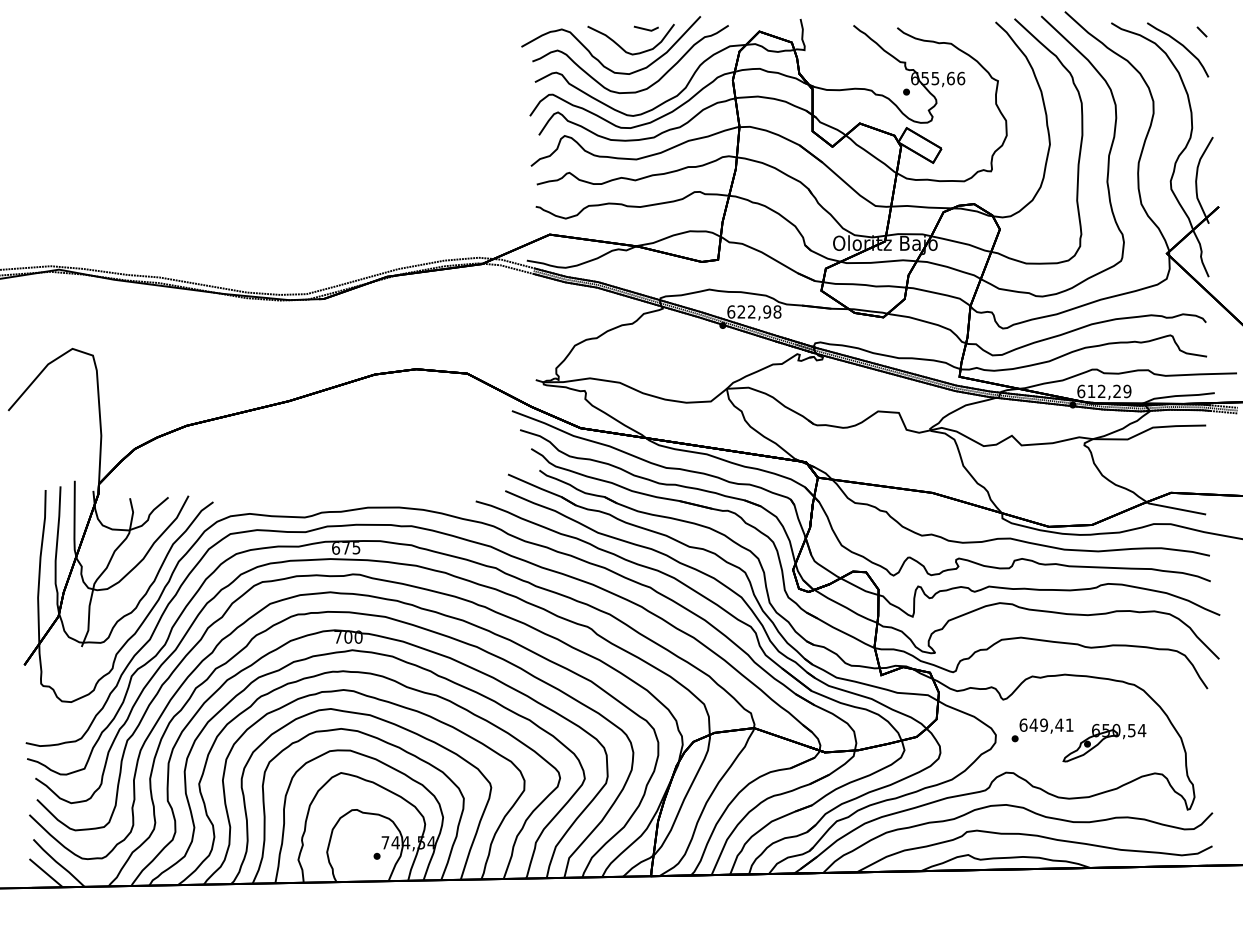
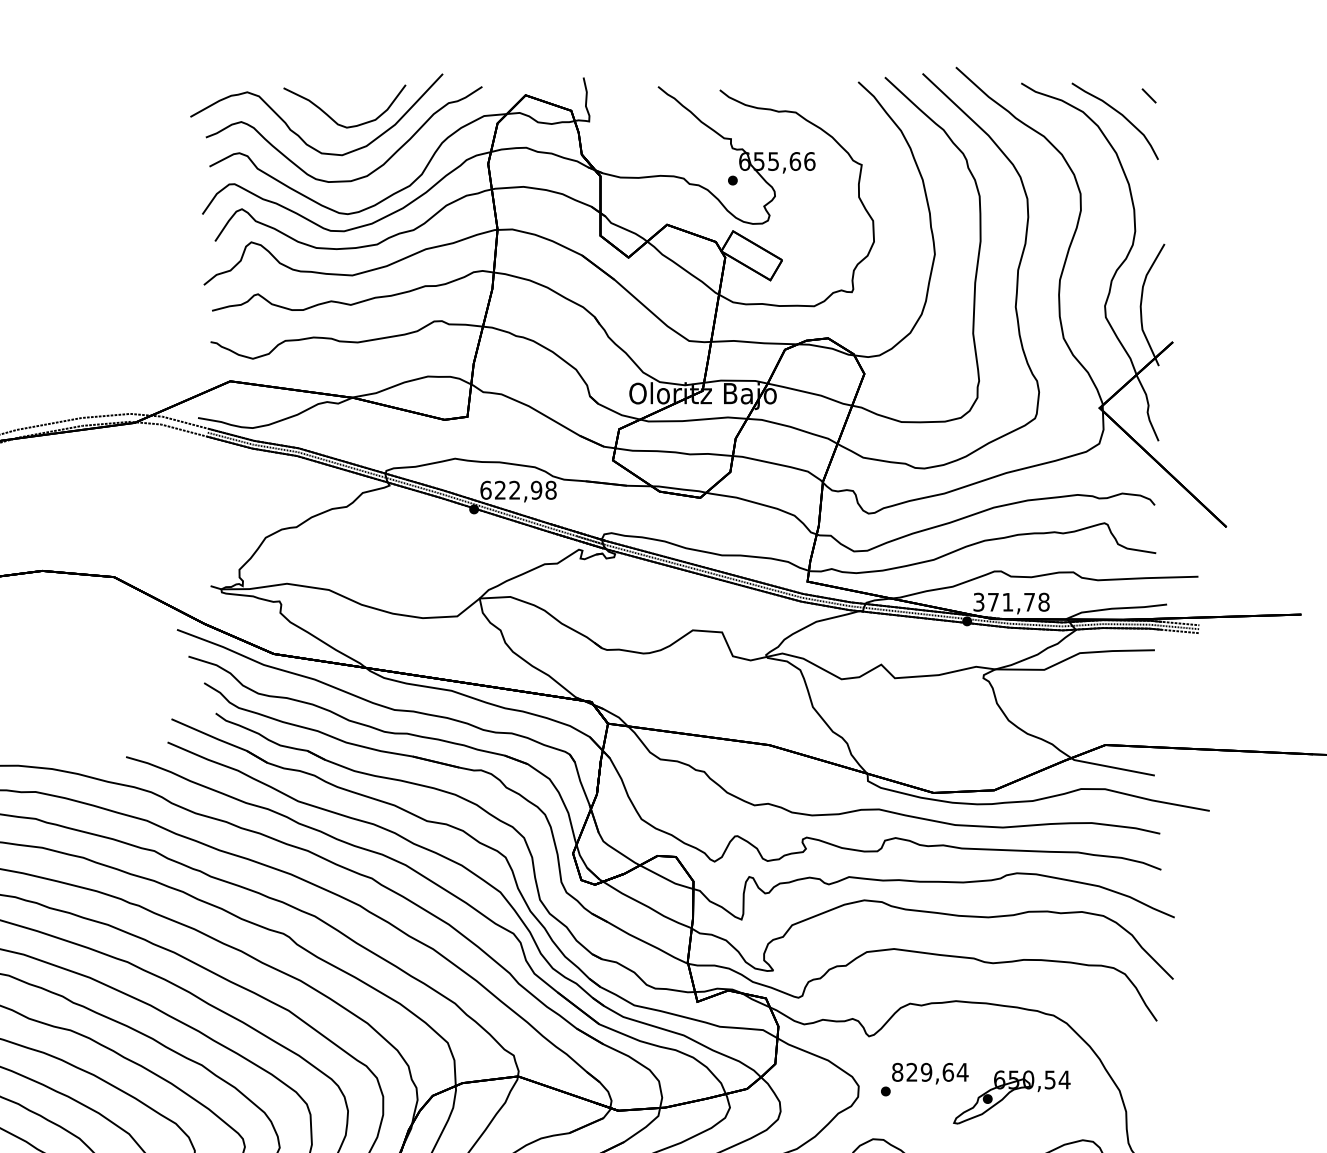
part: (645, 28) -> (365, 90), removed
text: (1104, 391) -> (1011, 602), 612,29 -> 371,78
text: (1046, 724) -> (930, 1071), 649,41 -> 829,64

